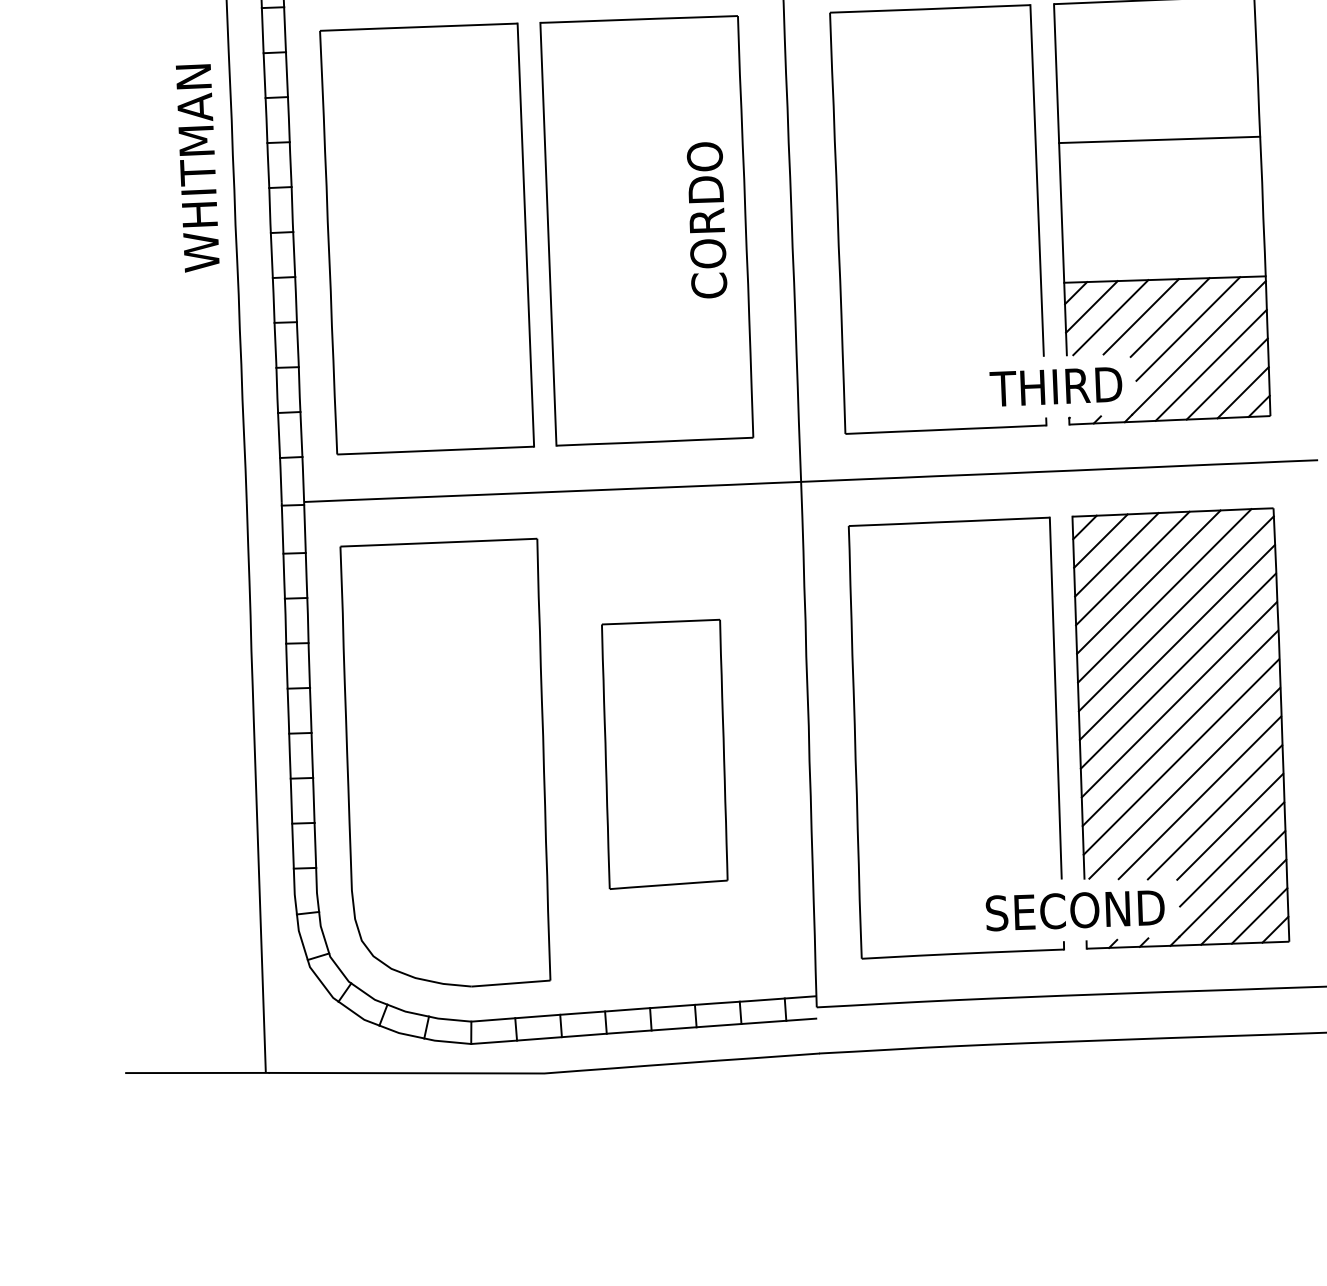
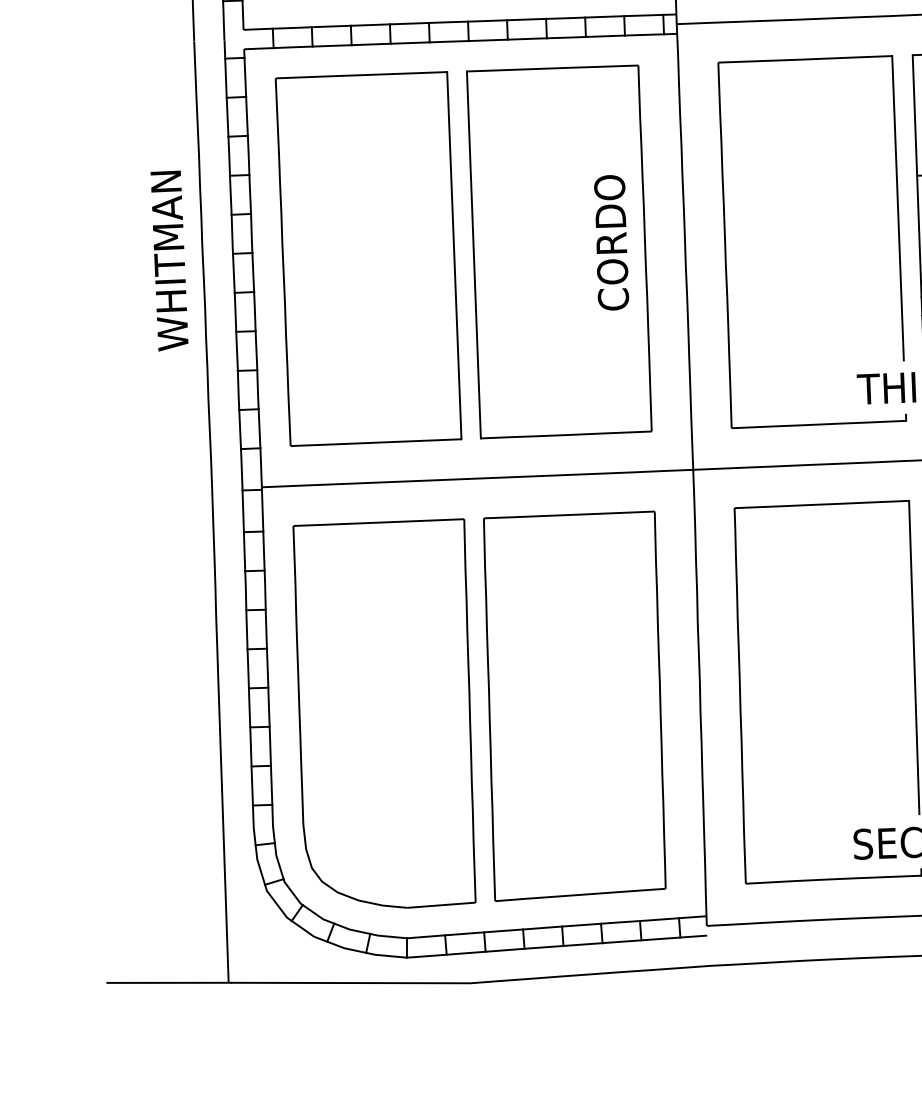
text: (197, 168) -> (169, 261), moved
part: (664, 754) -> (574, 706), size x1.67

